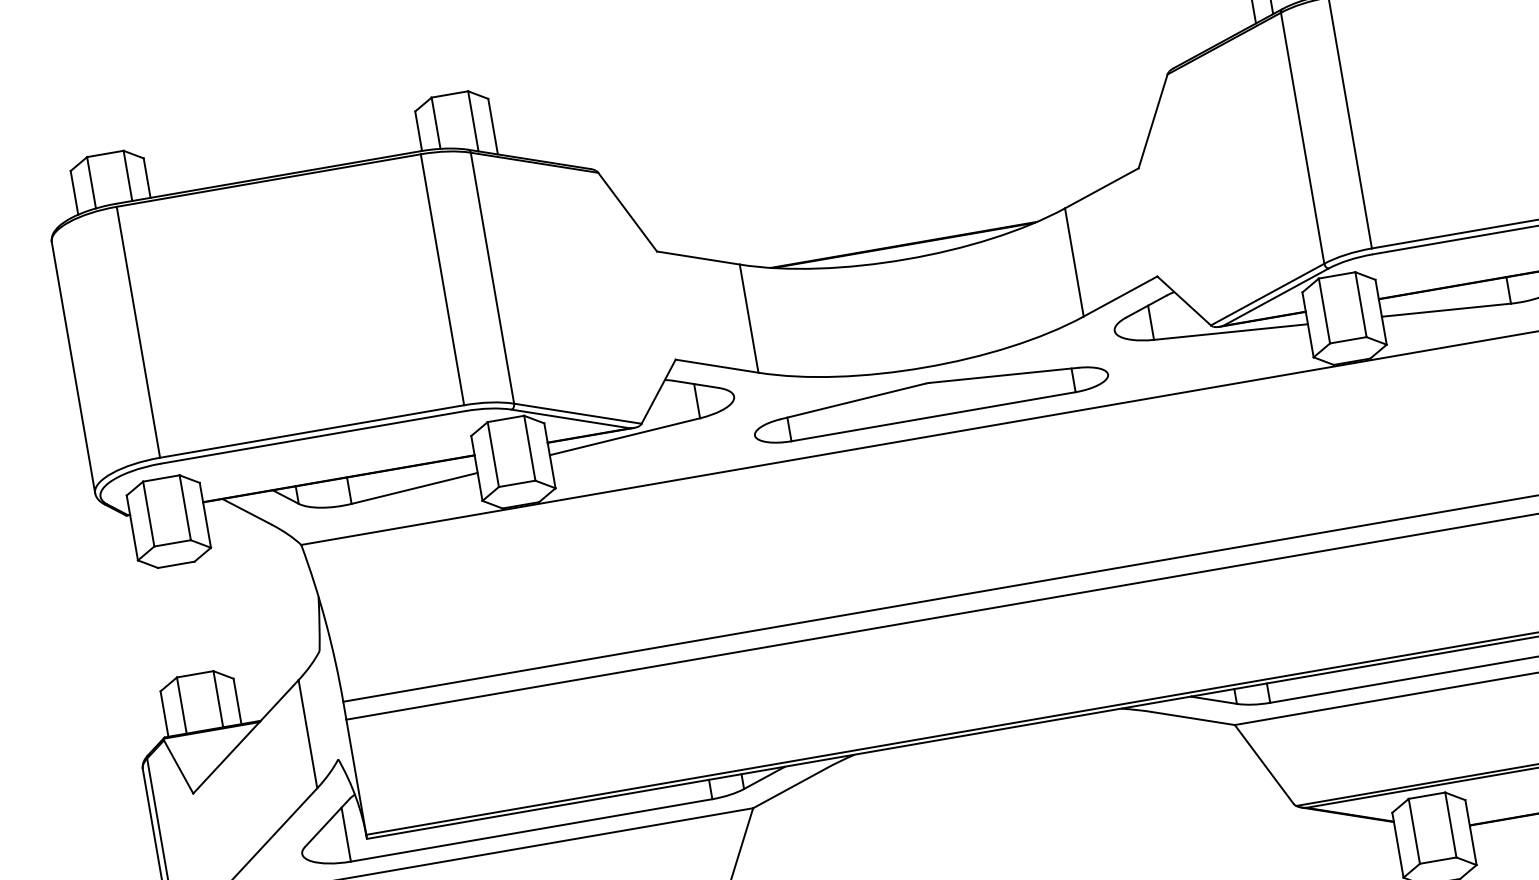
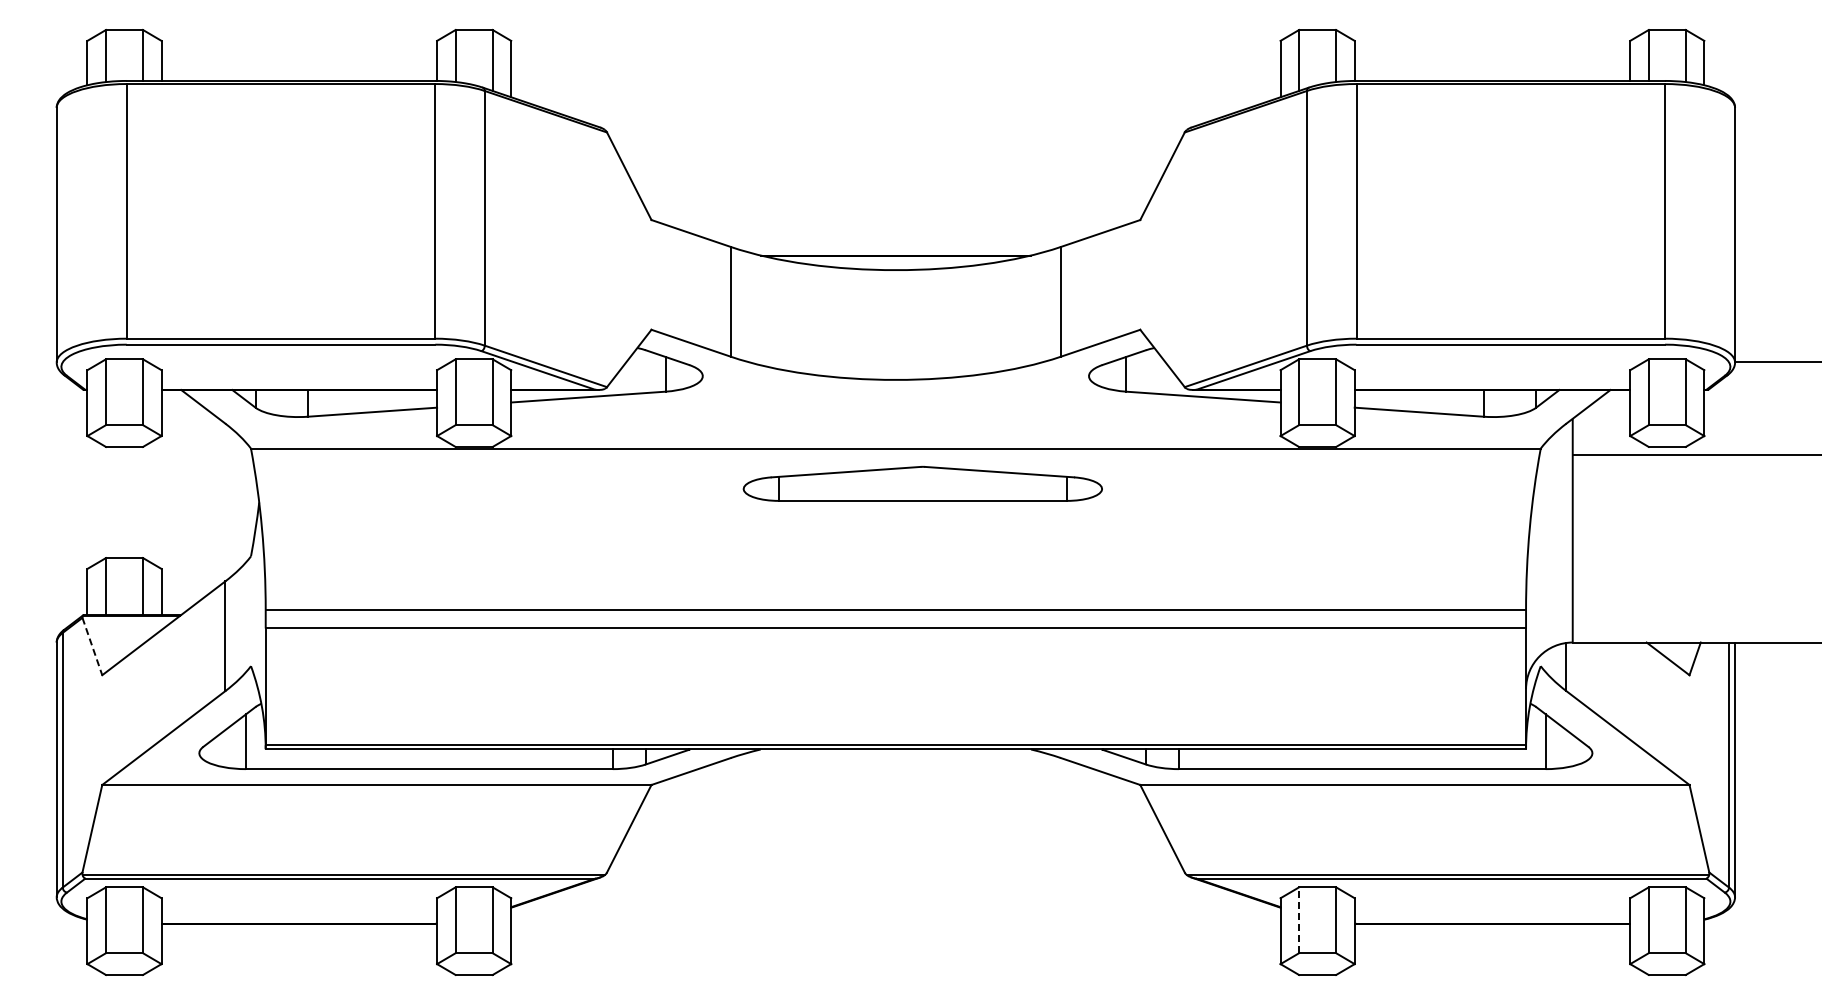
part: (930, 399) -> (922, 483), moved
line: (178, 767) -> (92, 647), solid -> dashed
line: (1414, 831) -> (1299, 920), solid -> dashed

